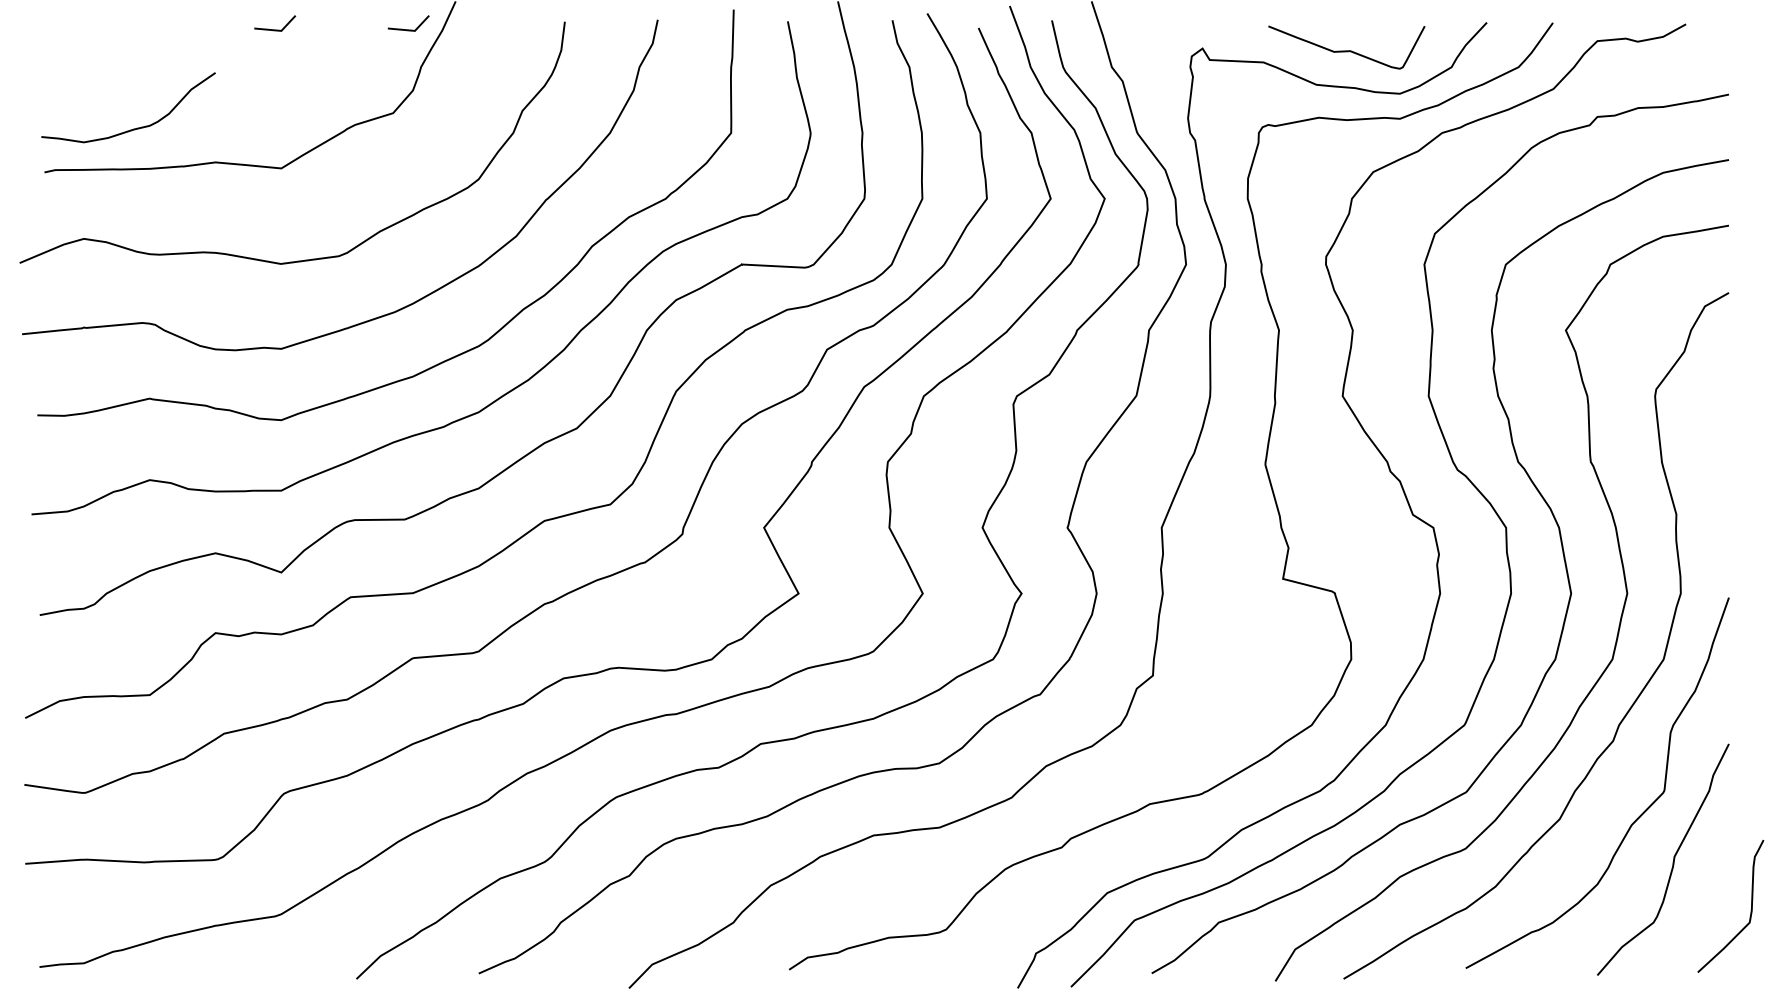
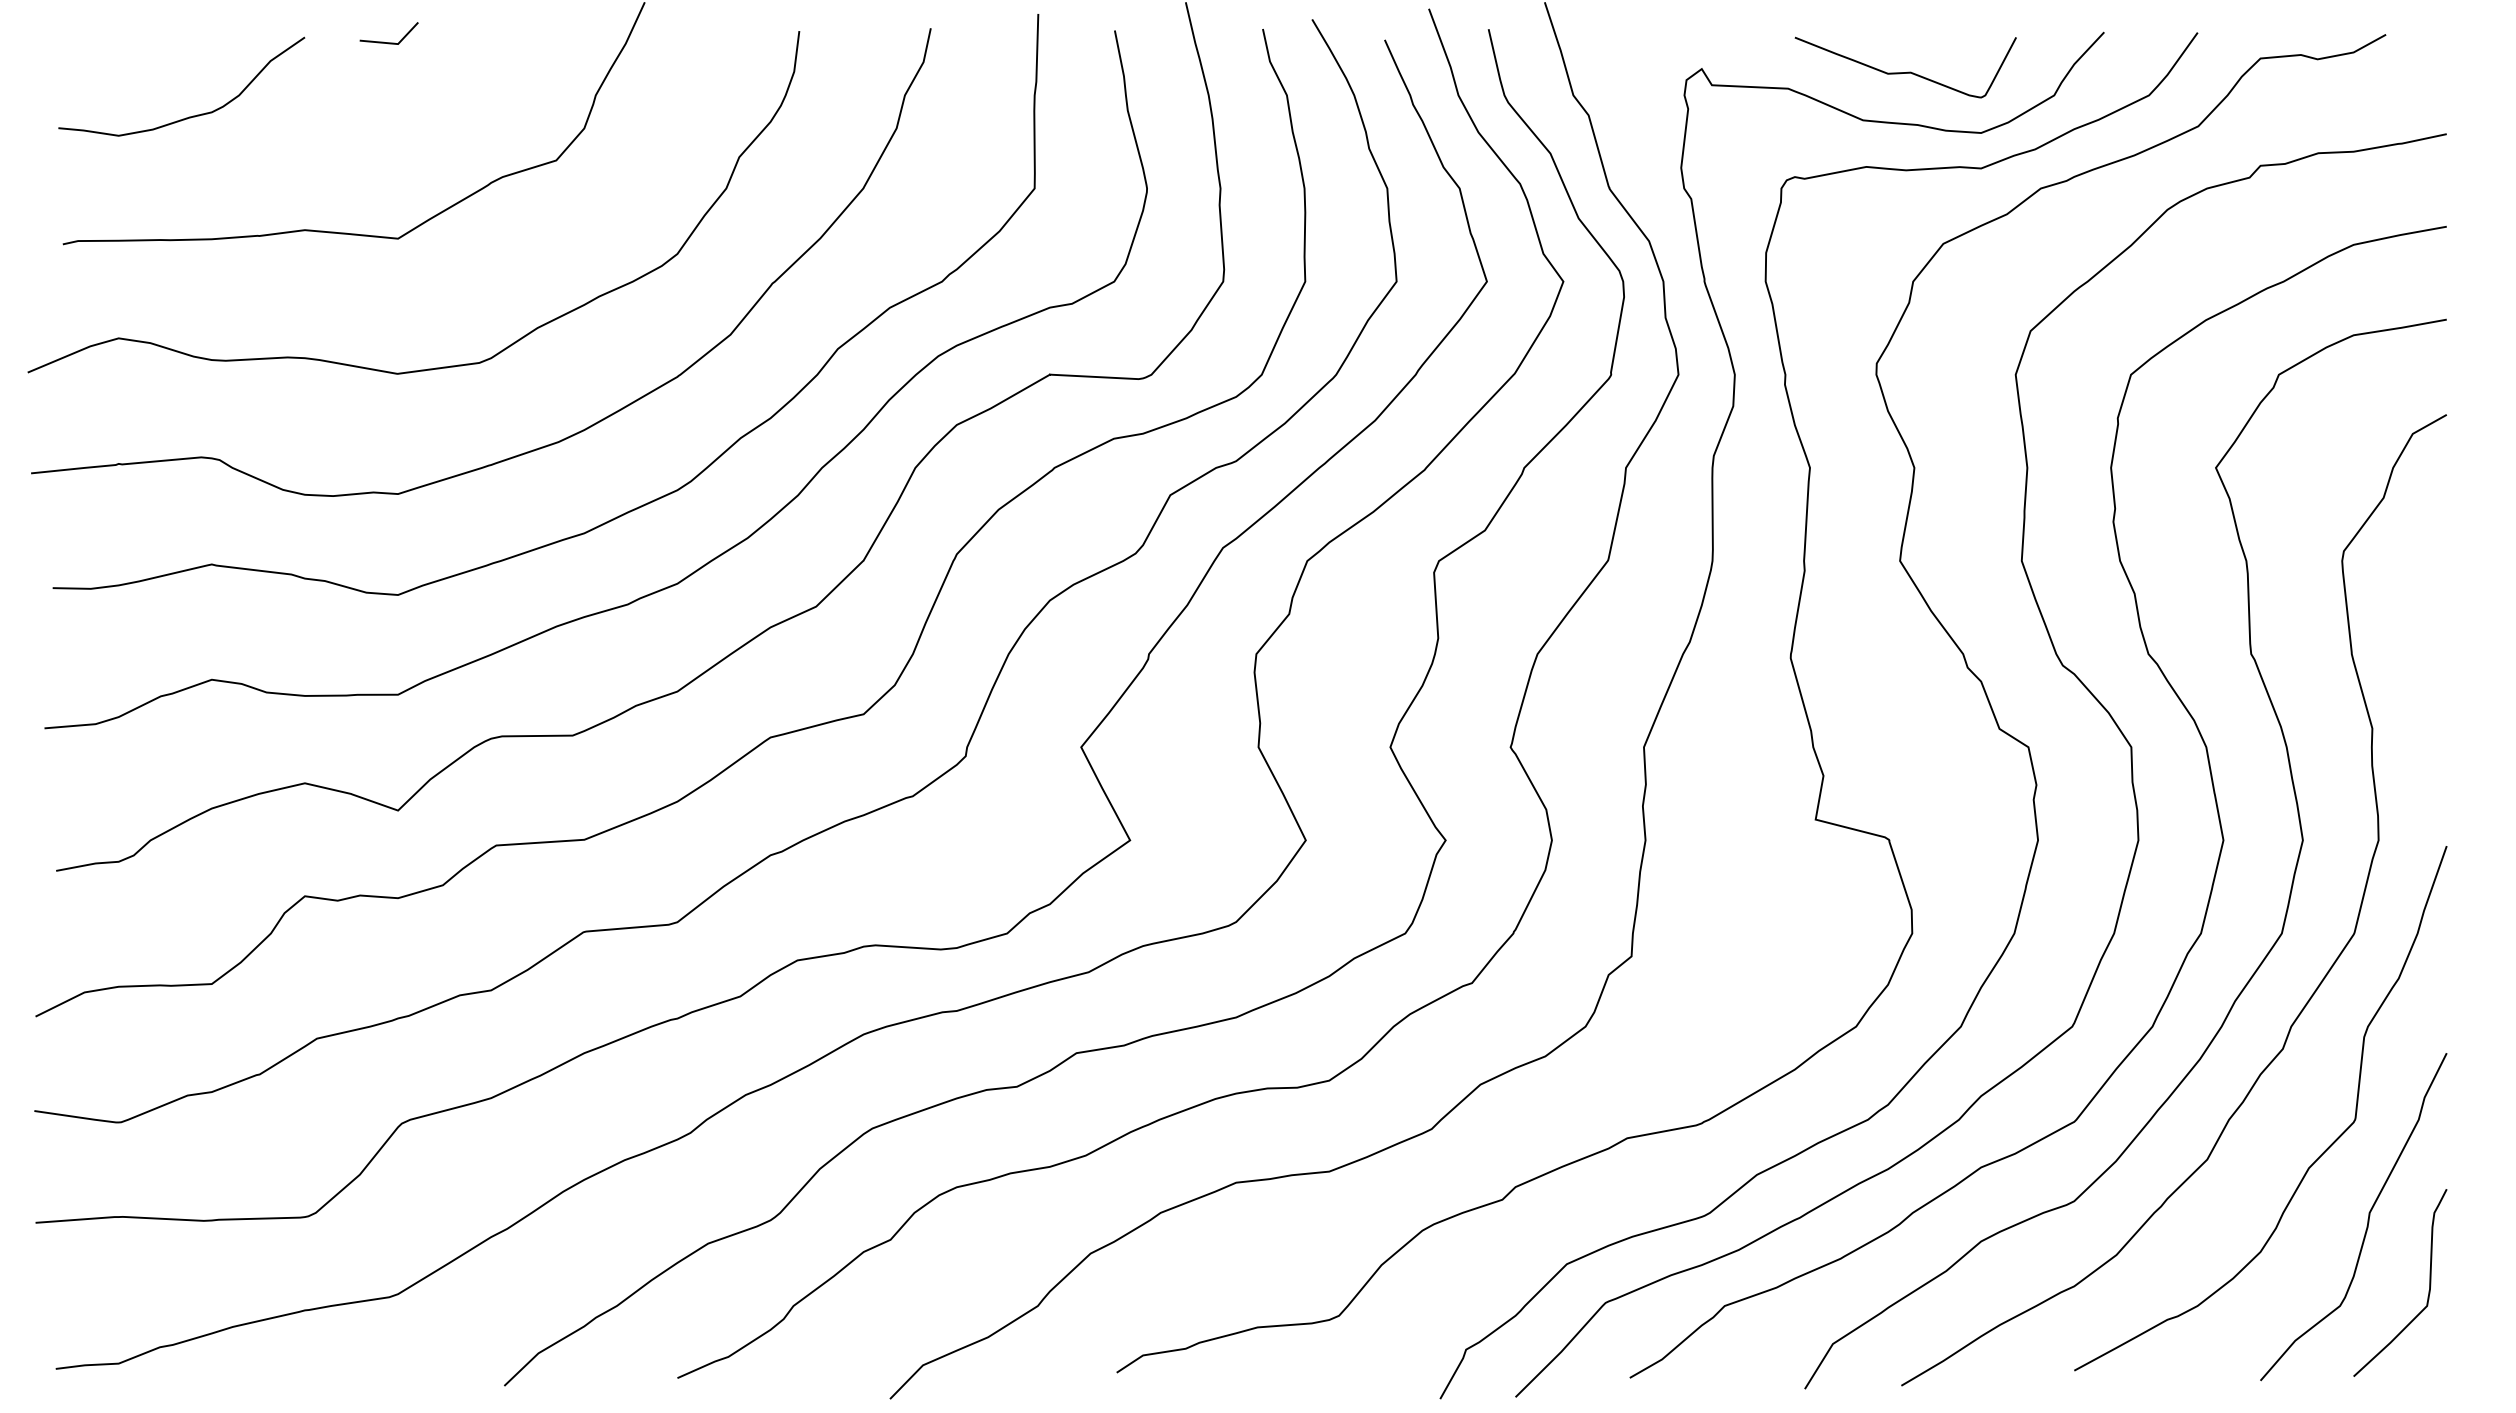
line: (408, 29) -> (577, 42), removed
curve: (133, 128) -> (189, 116), moved
curve: (1751, 906) -> (2429, 1282), moved

